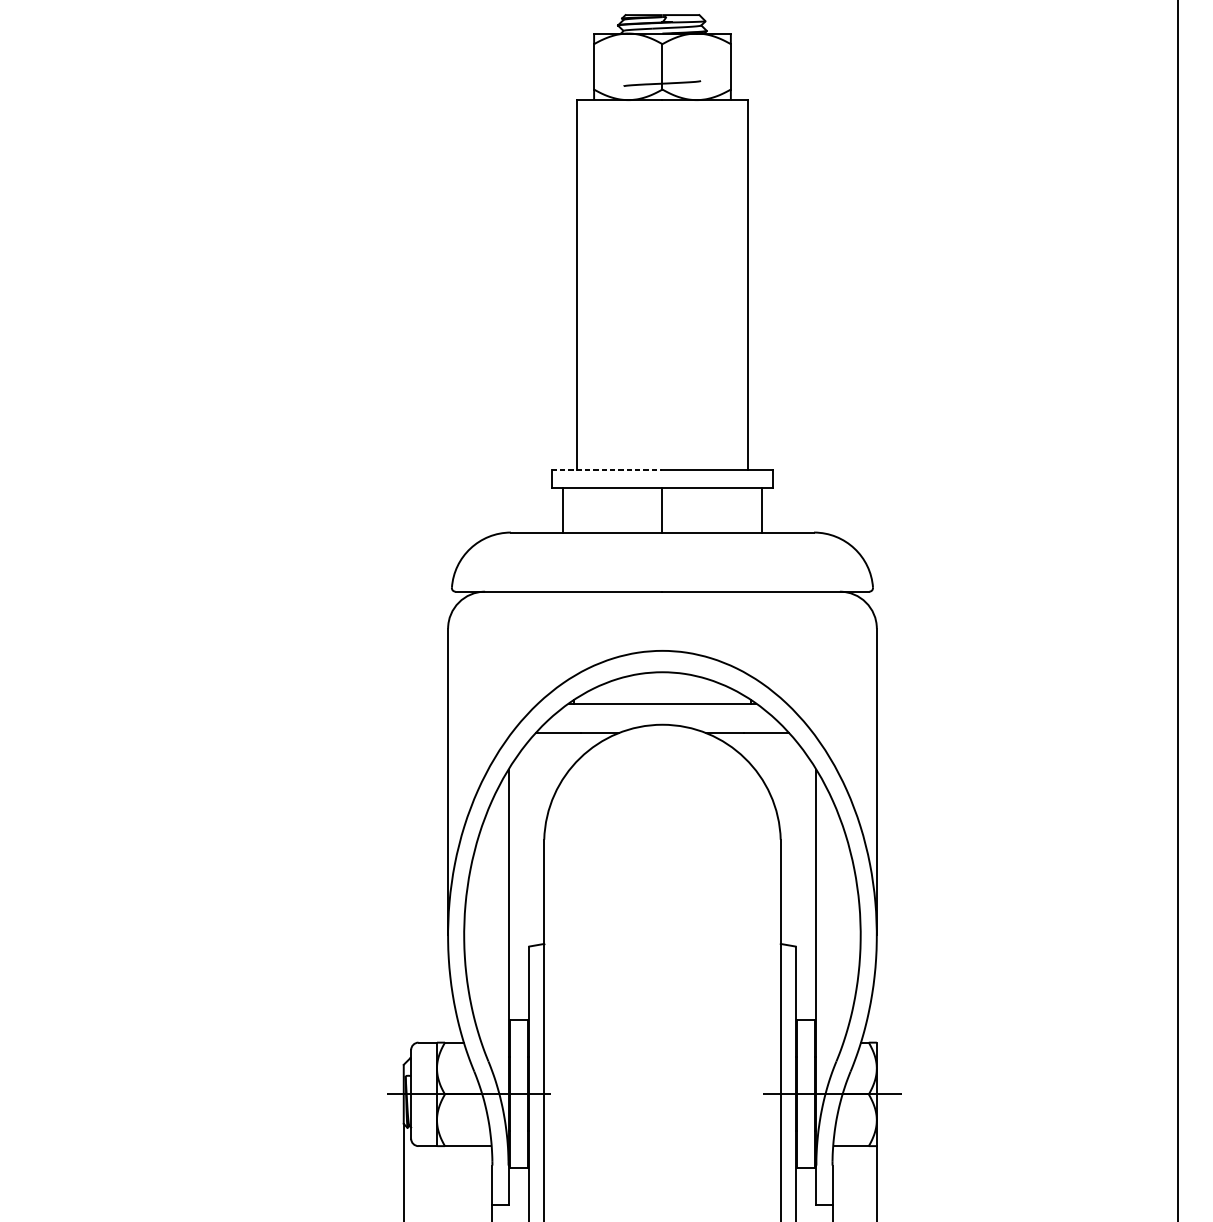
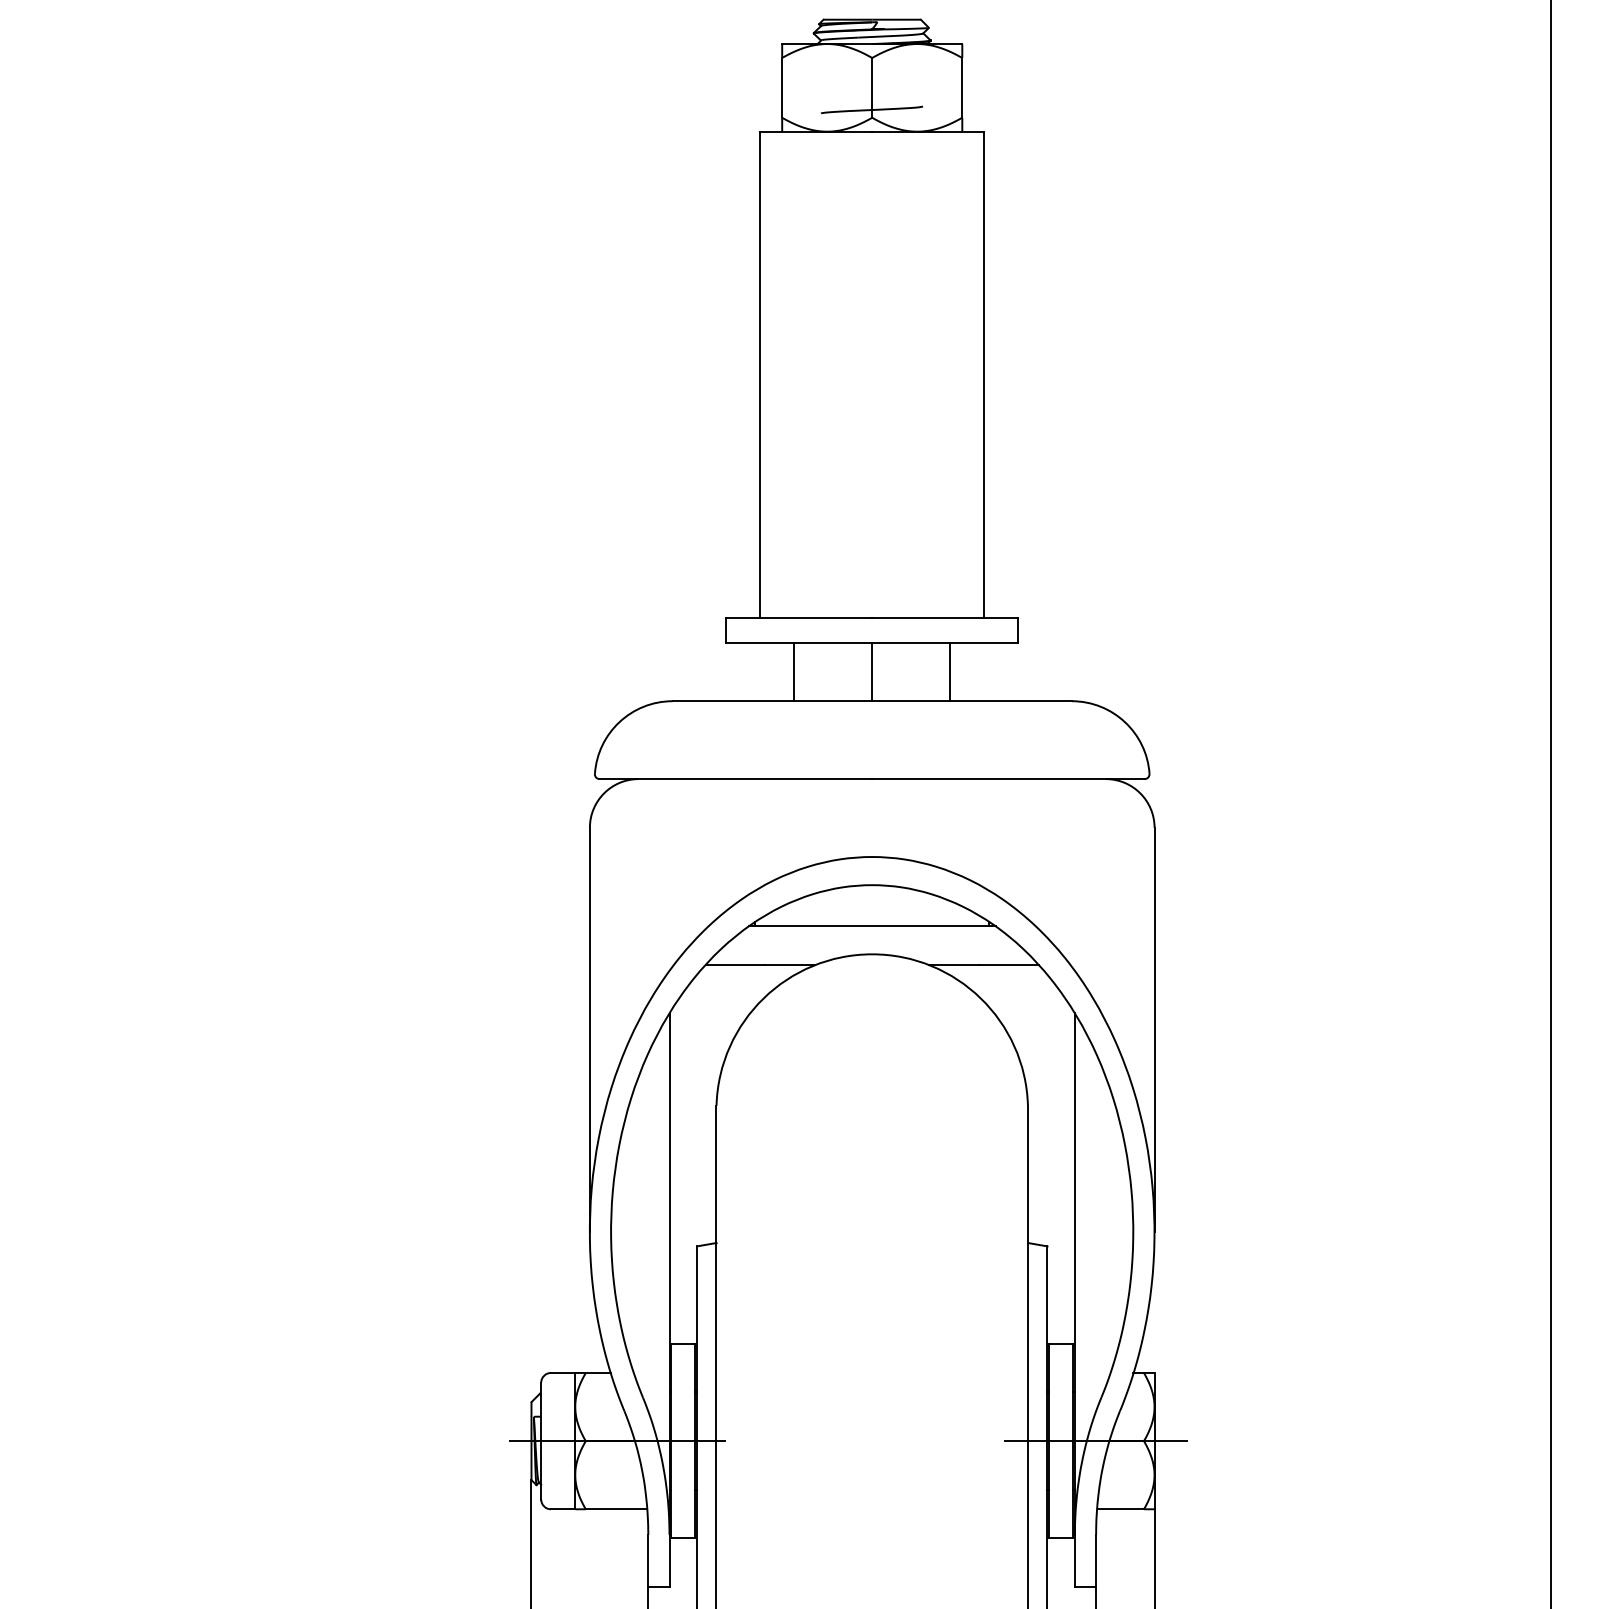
line: (607, 469) -> (799, 618), dashed -> solid
line: (563, 510) -> (794, 671), moved
line: (762, 510) -> (950, 671), moved

